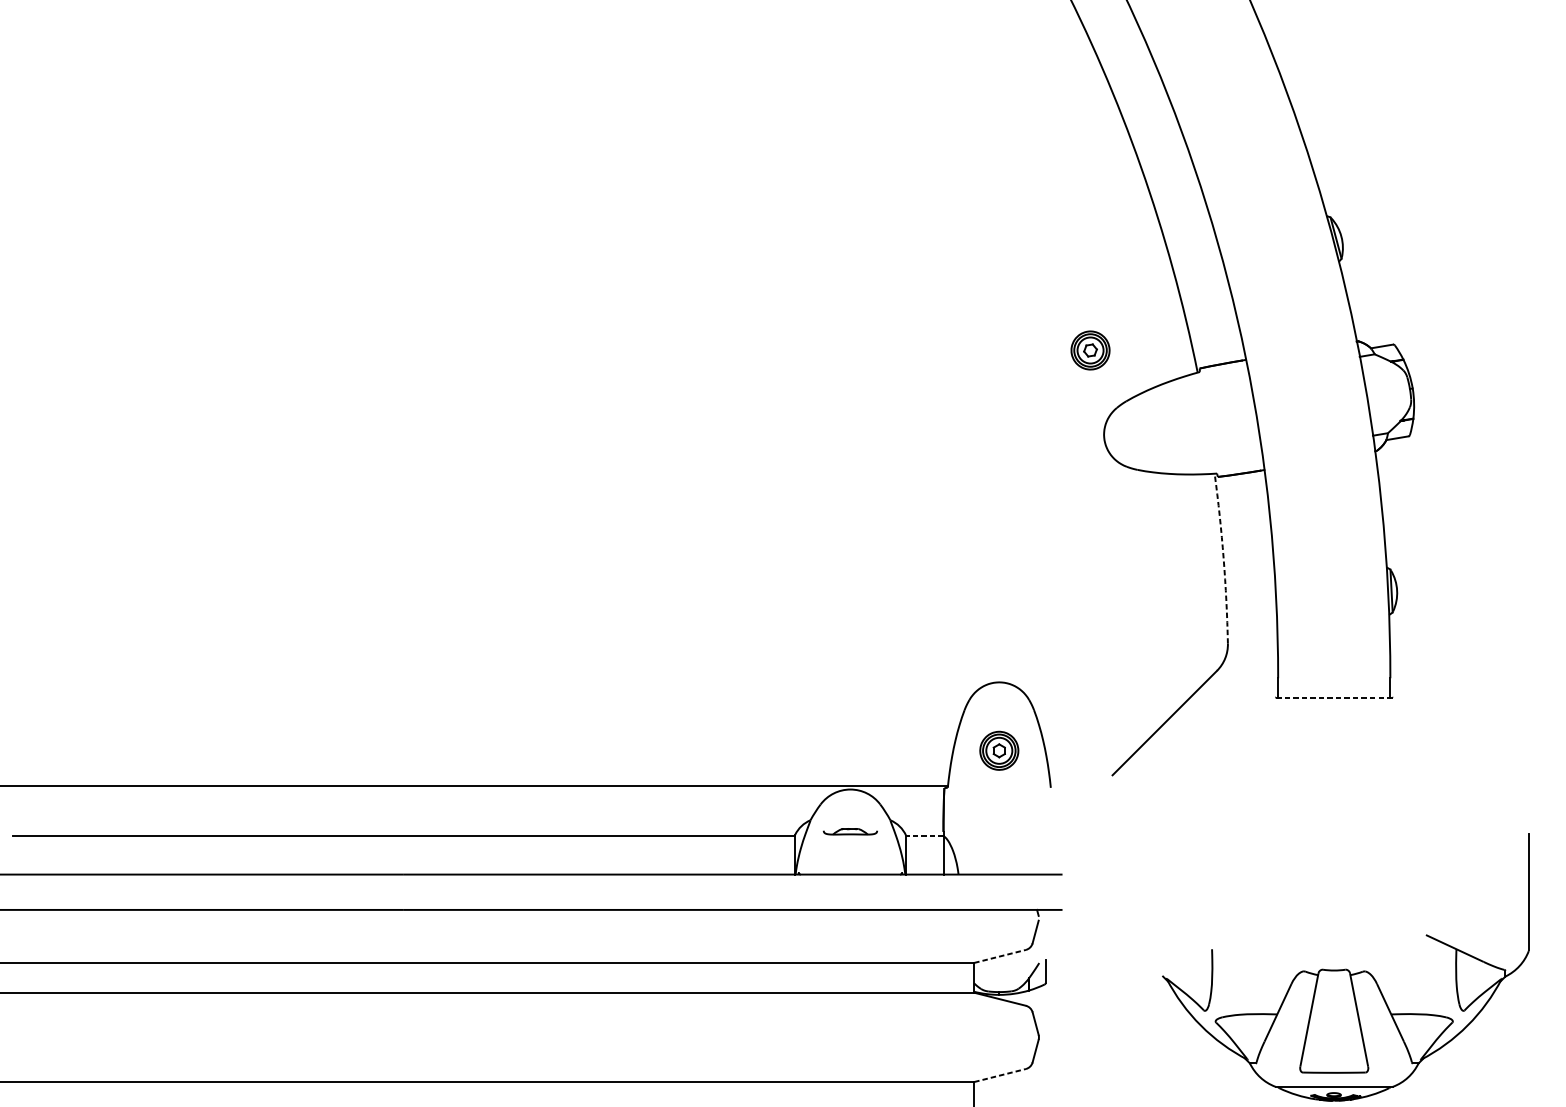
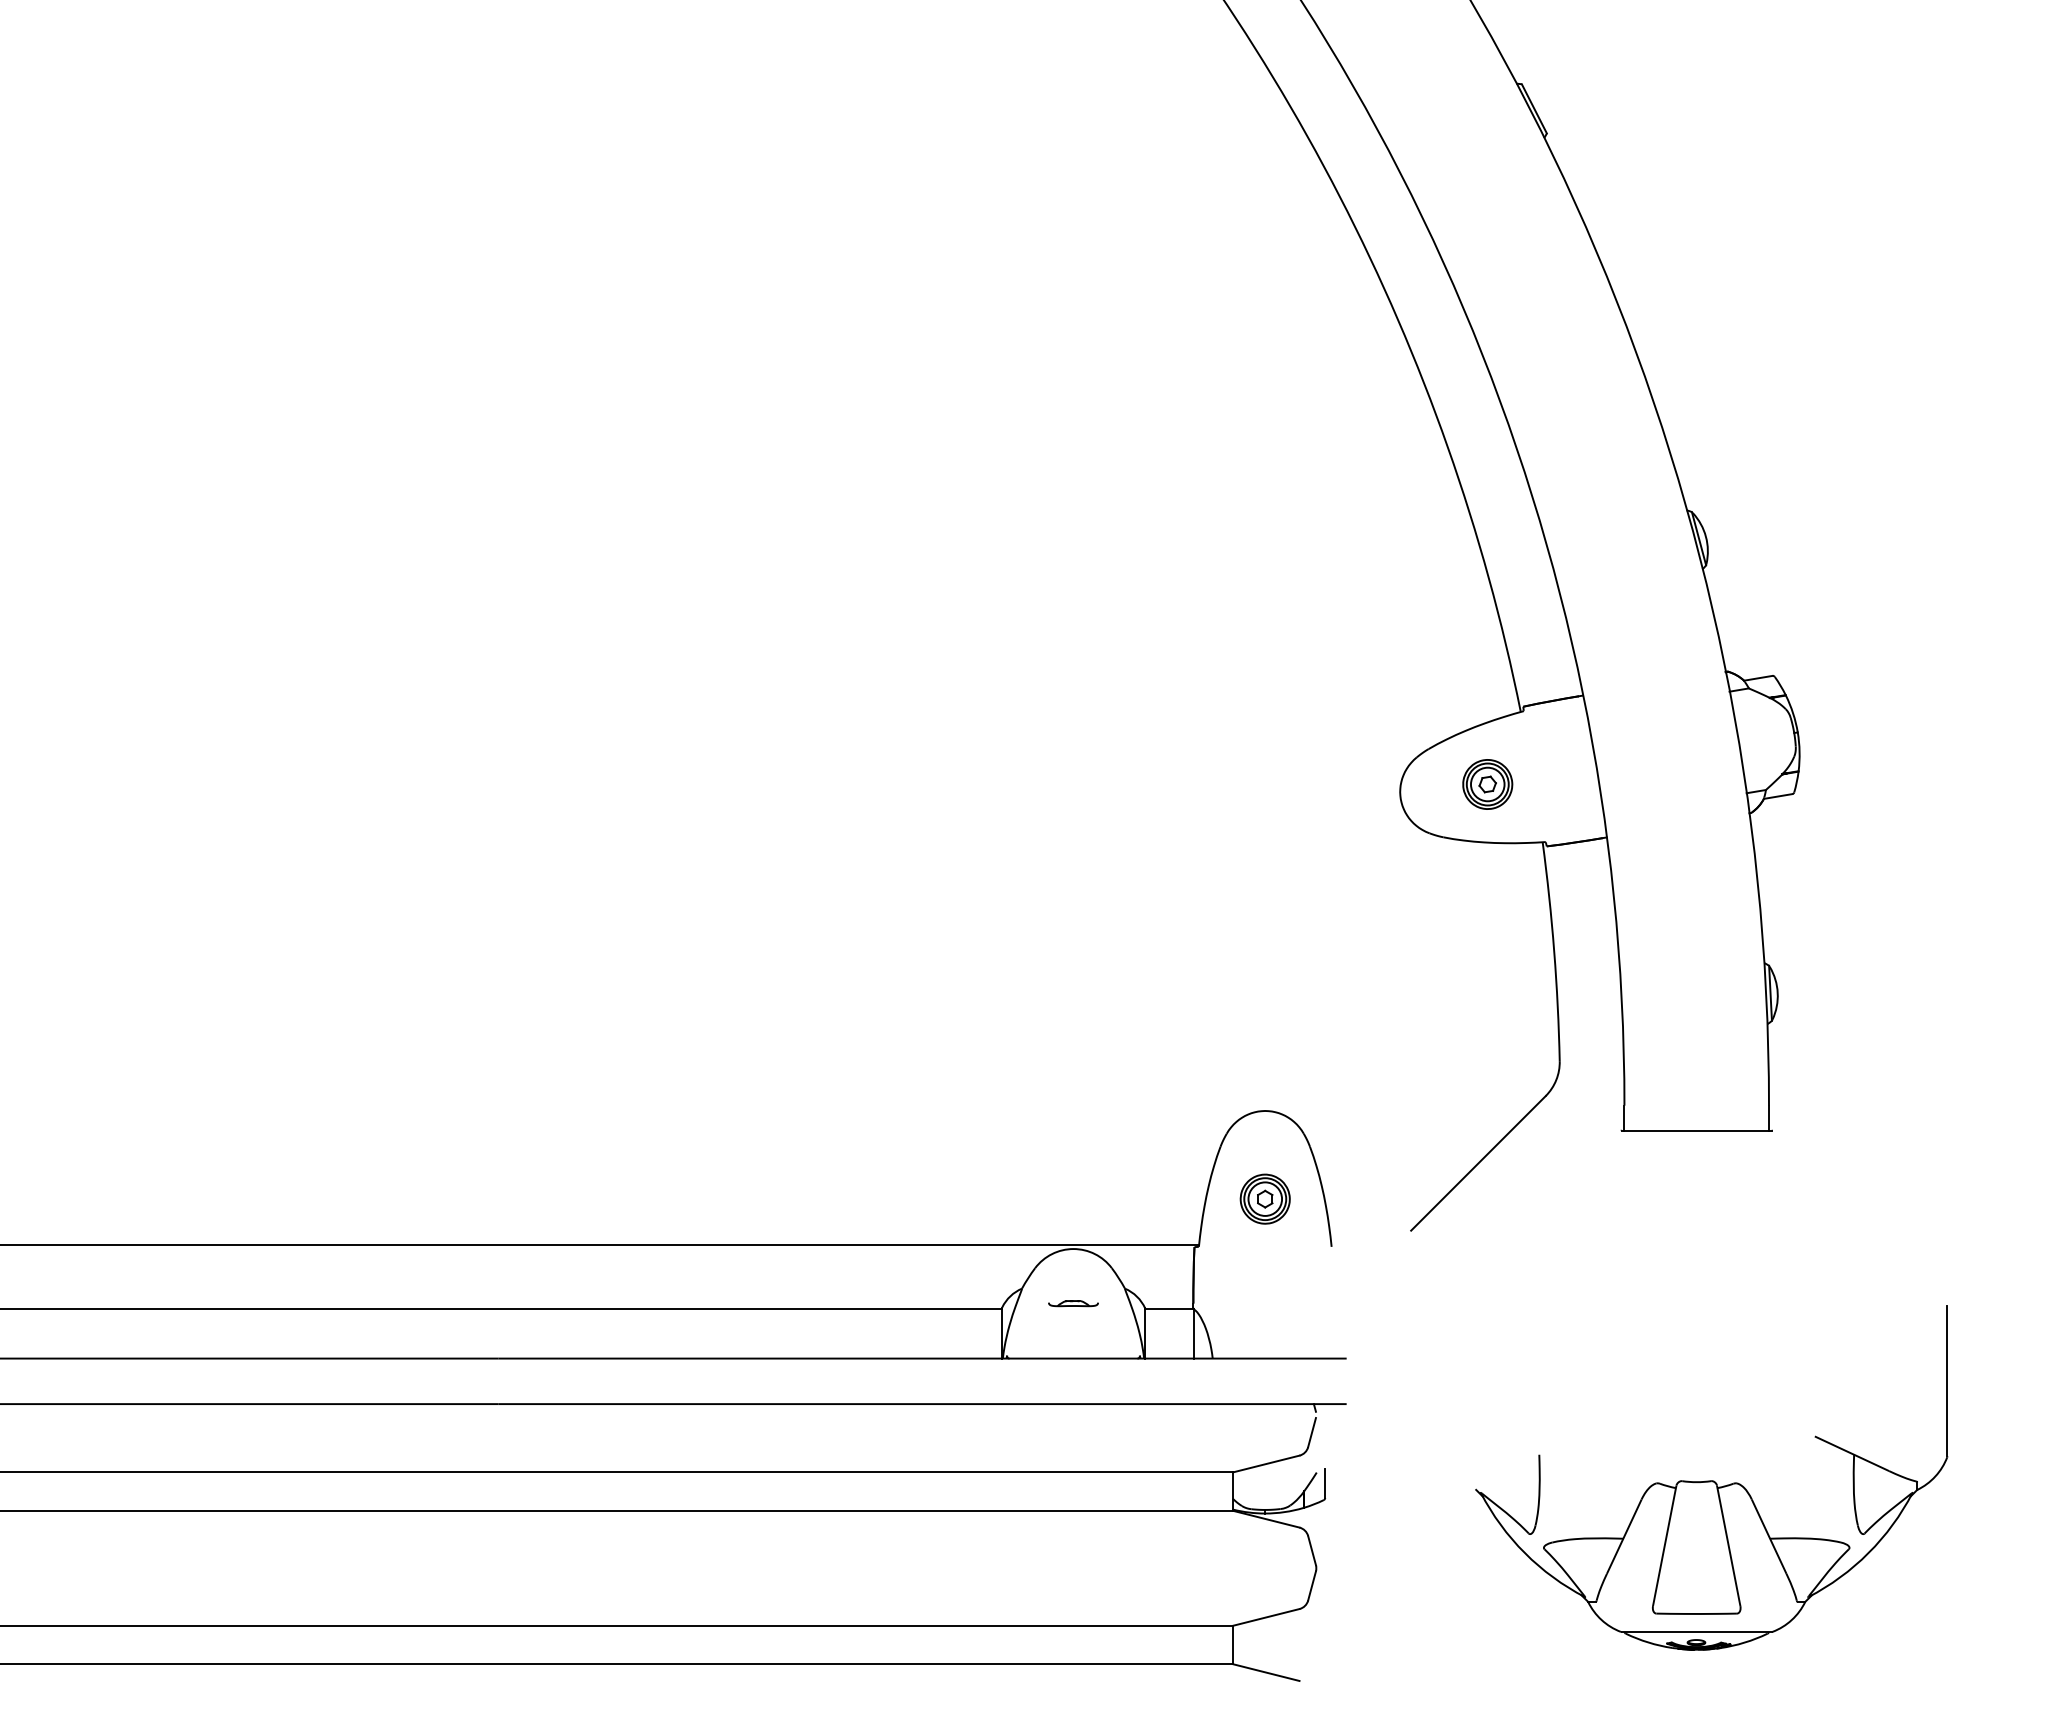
part: (1090, 350) -> (1487, 784), moved
arc: (1223, 558) -> (1554, 951), dashed -> solid
line: (1334, 697) -> (1696, 1130), dashed -> solid
part: (850, 831) -> (1073, 1303), size x0.71
line: (924, 836) -> (1168, 1309), dashed -> solid
line: (1000, 956) -> (1266, 1463), dashed -> solid
line: (1000, 1075) -> (1266, 1617), dashed -> solid

